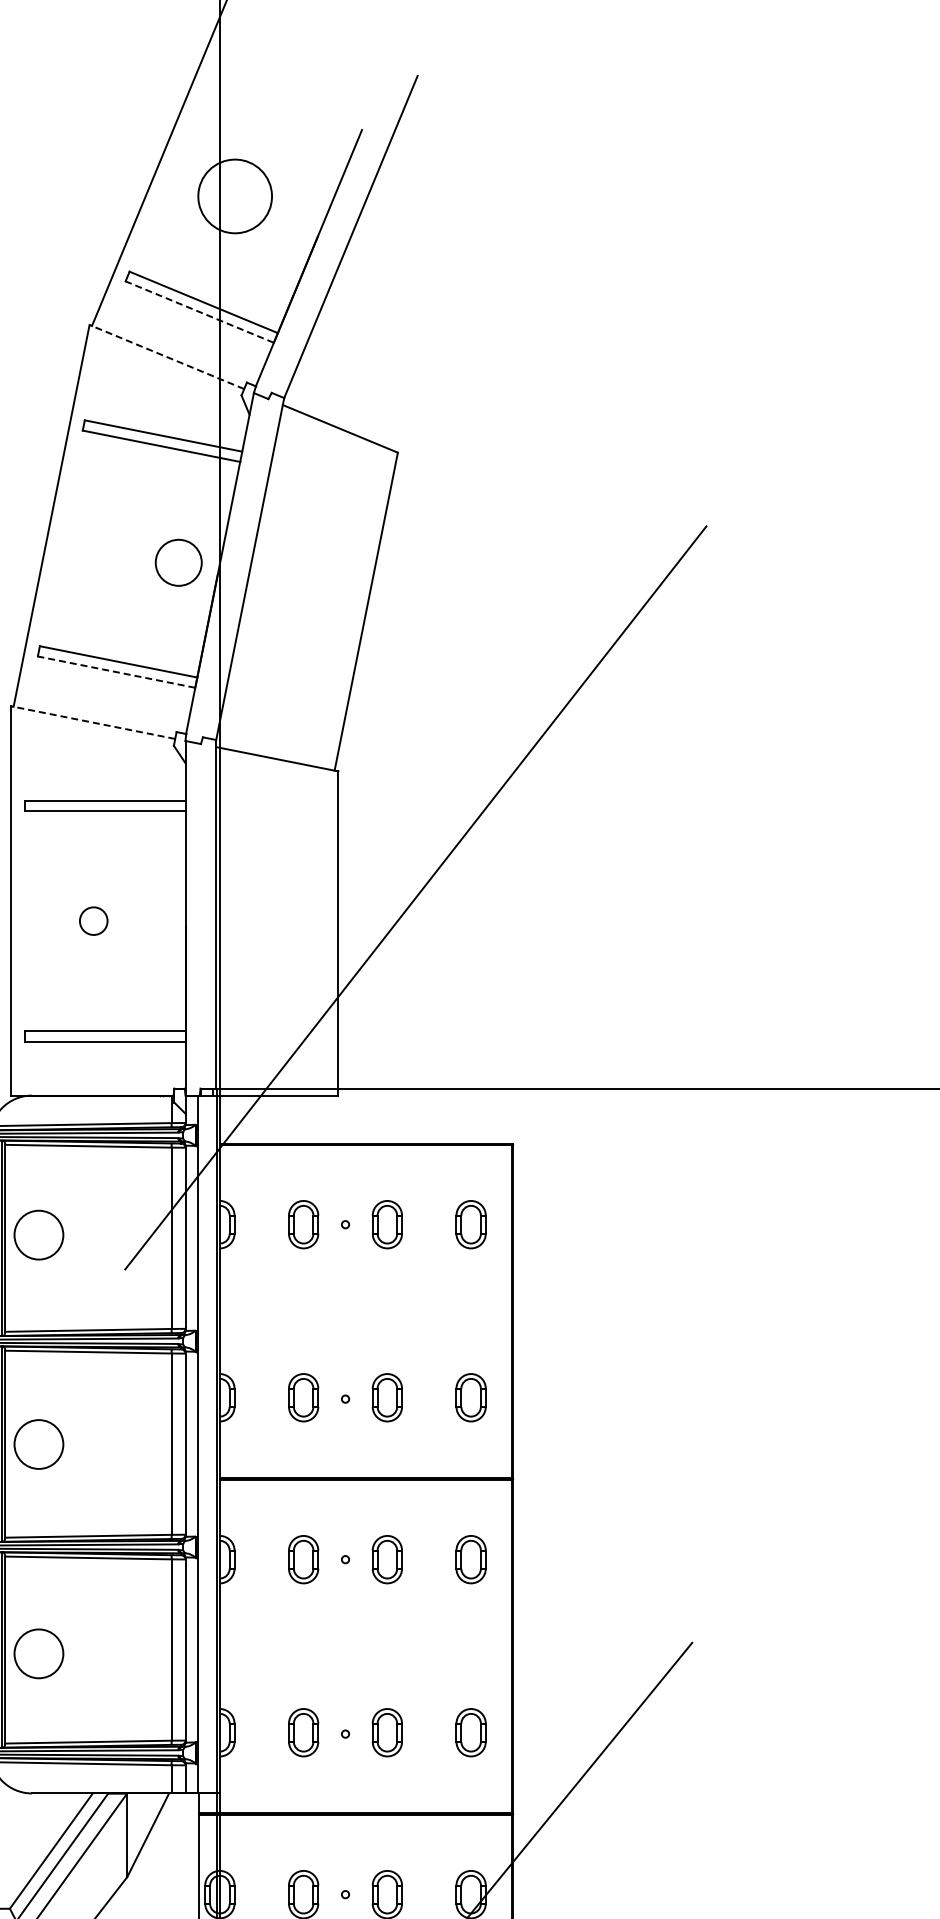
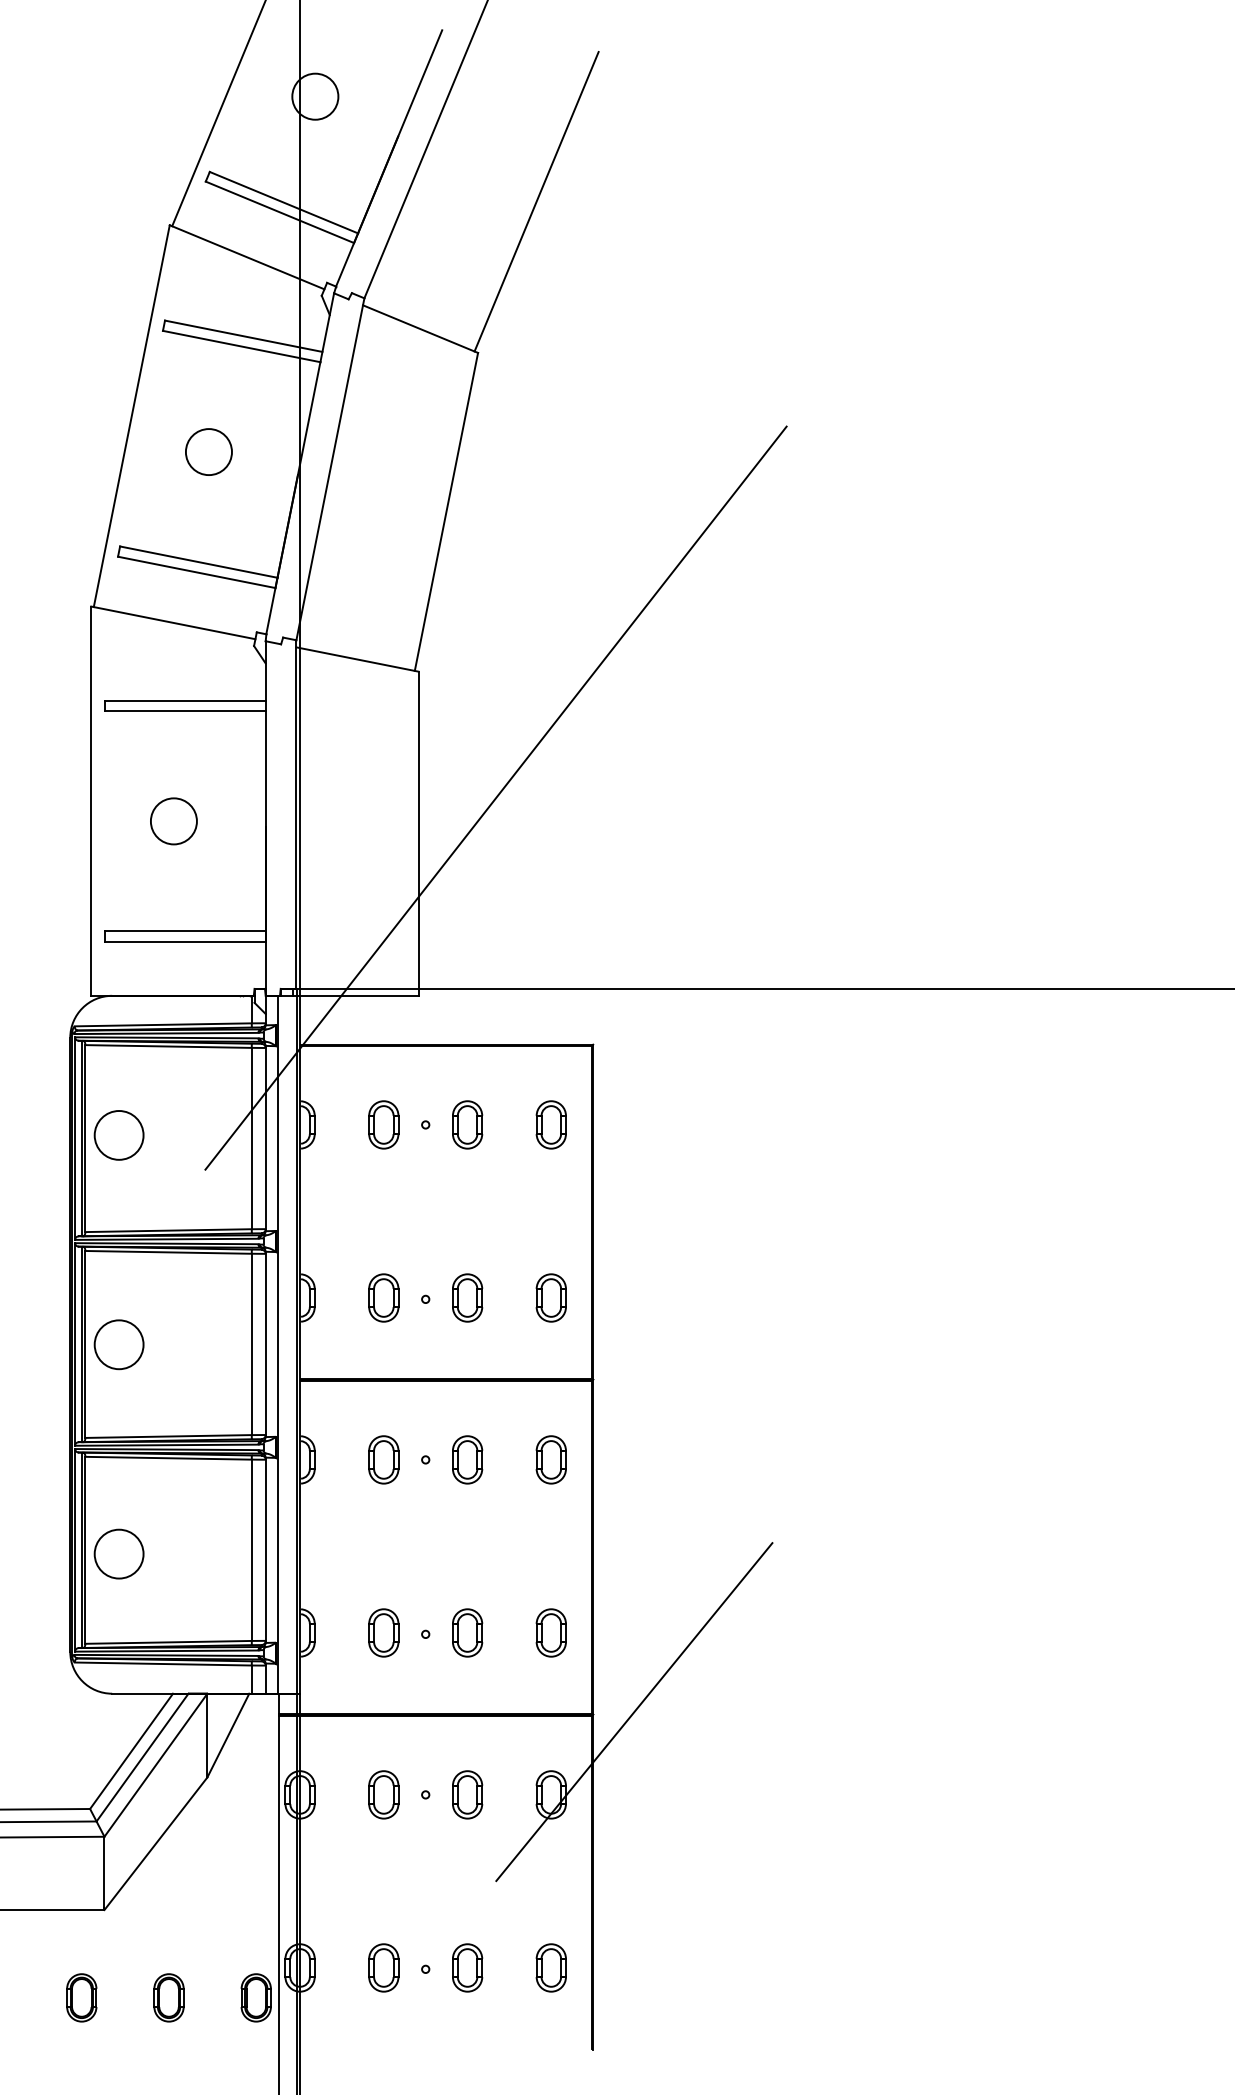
circle: (235, 196) -> (315, 96), size x0.62
line: (456, 301) -> (536, 201), added
line: (199, 312) -> (279, 212), dashed -> solid
line: (167, 357) -> (247, 257), dashed -> solid
circle: (178, 562) -> (208, 451), moved
line: (116, 672) -> (196, 572), dashed -> solid
line: (93, 722) -> (173, 622), dashed -> solid
circle: (93, 921) -> (173, 821), size x1.67

